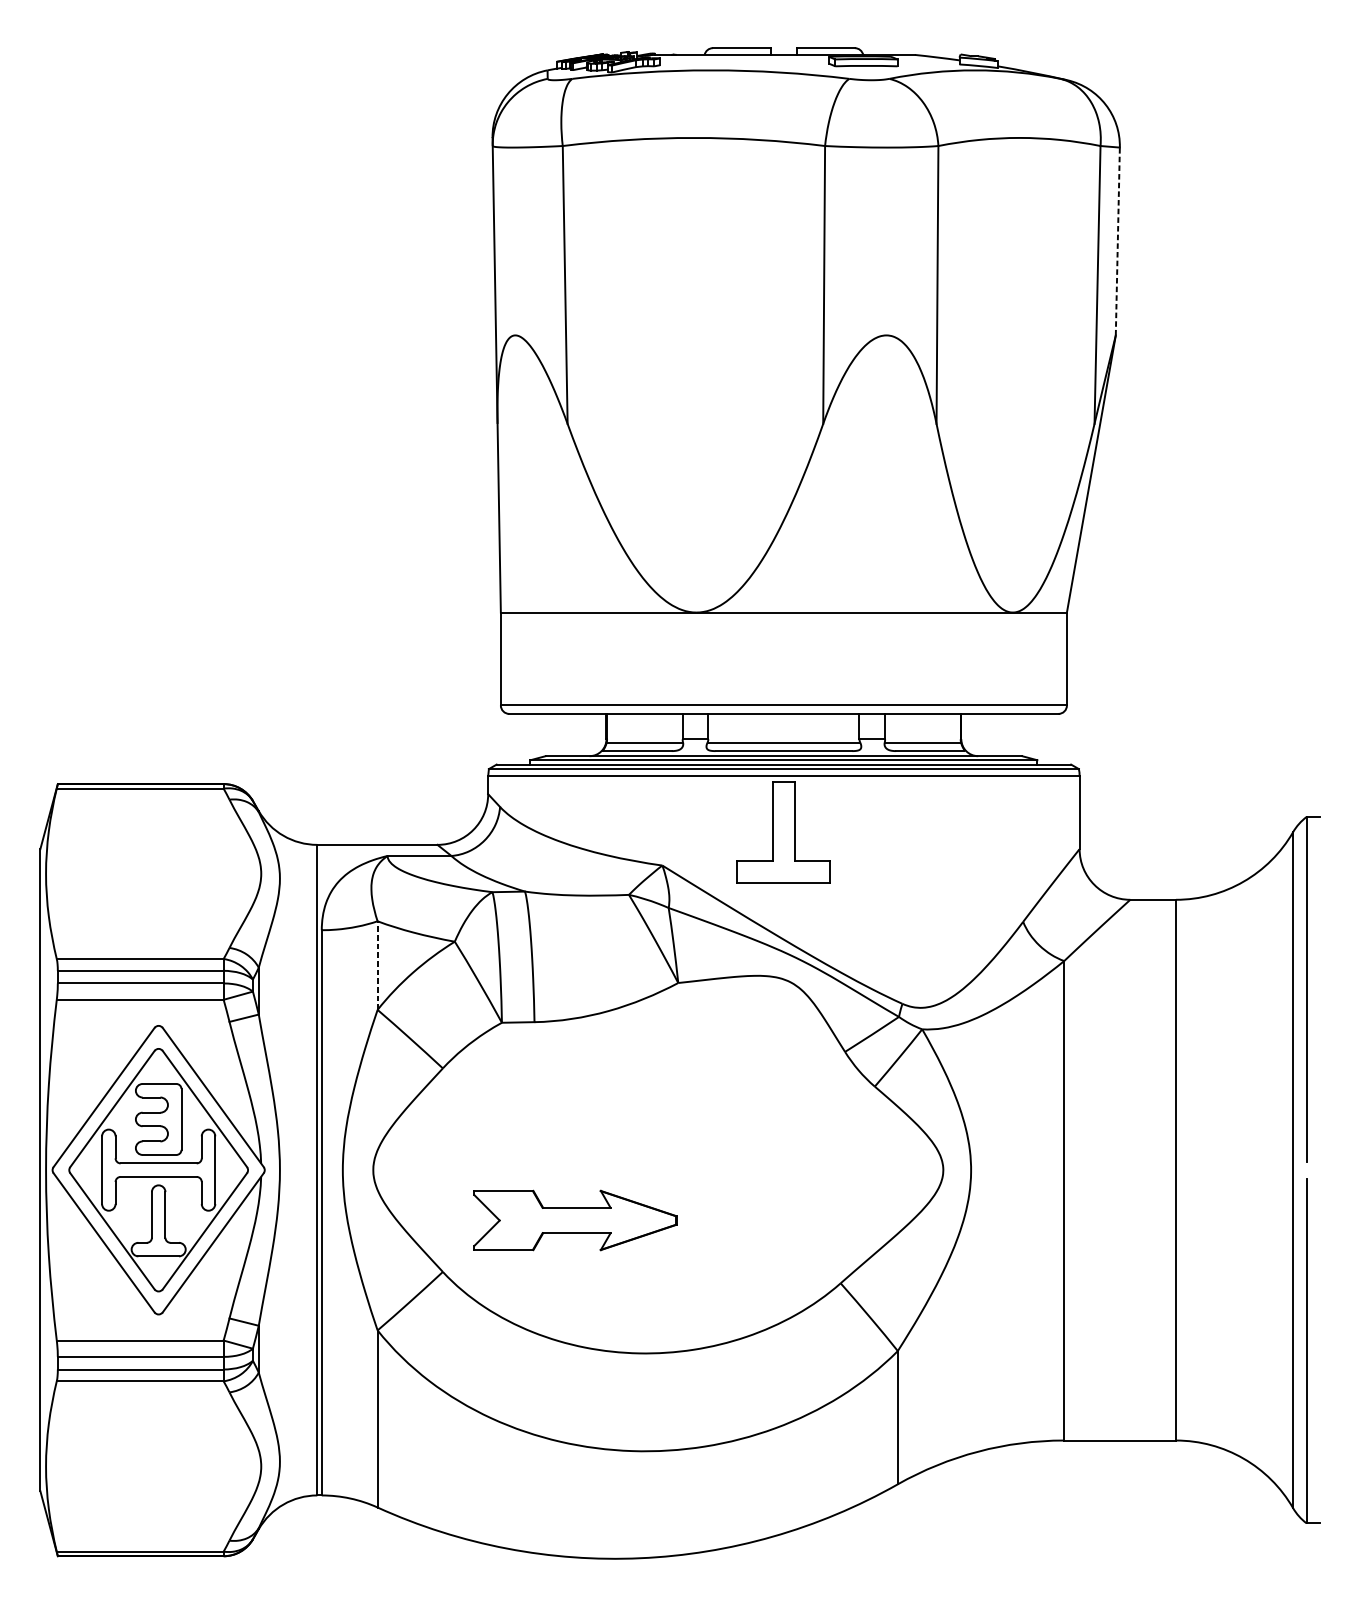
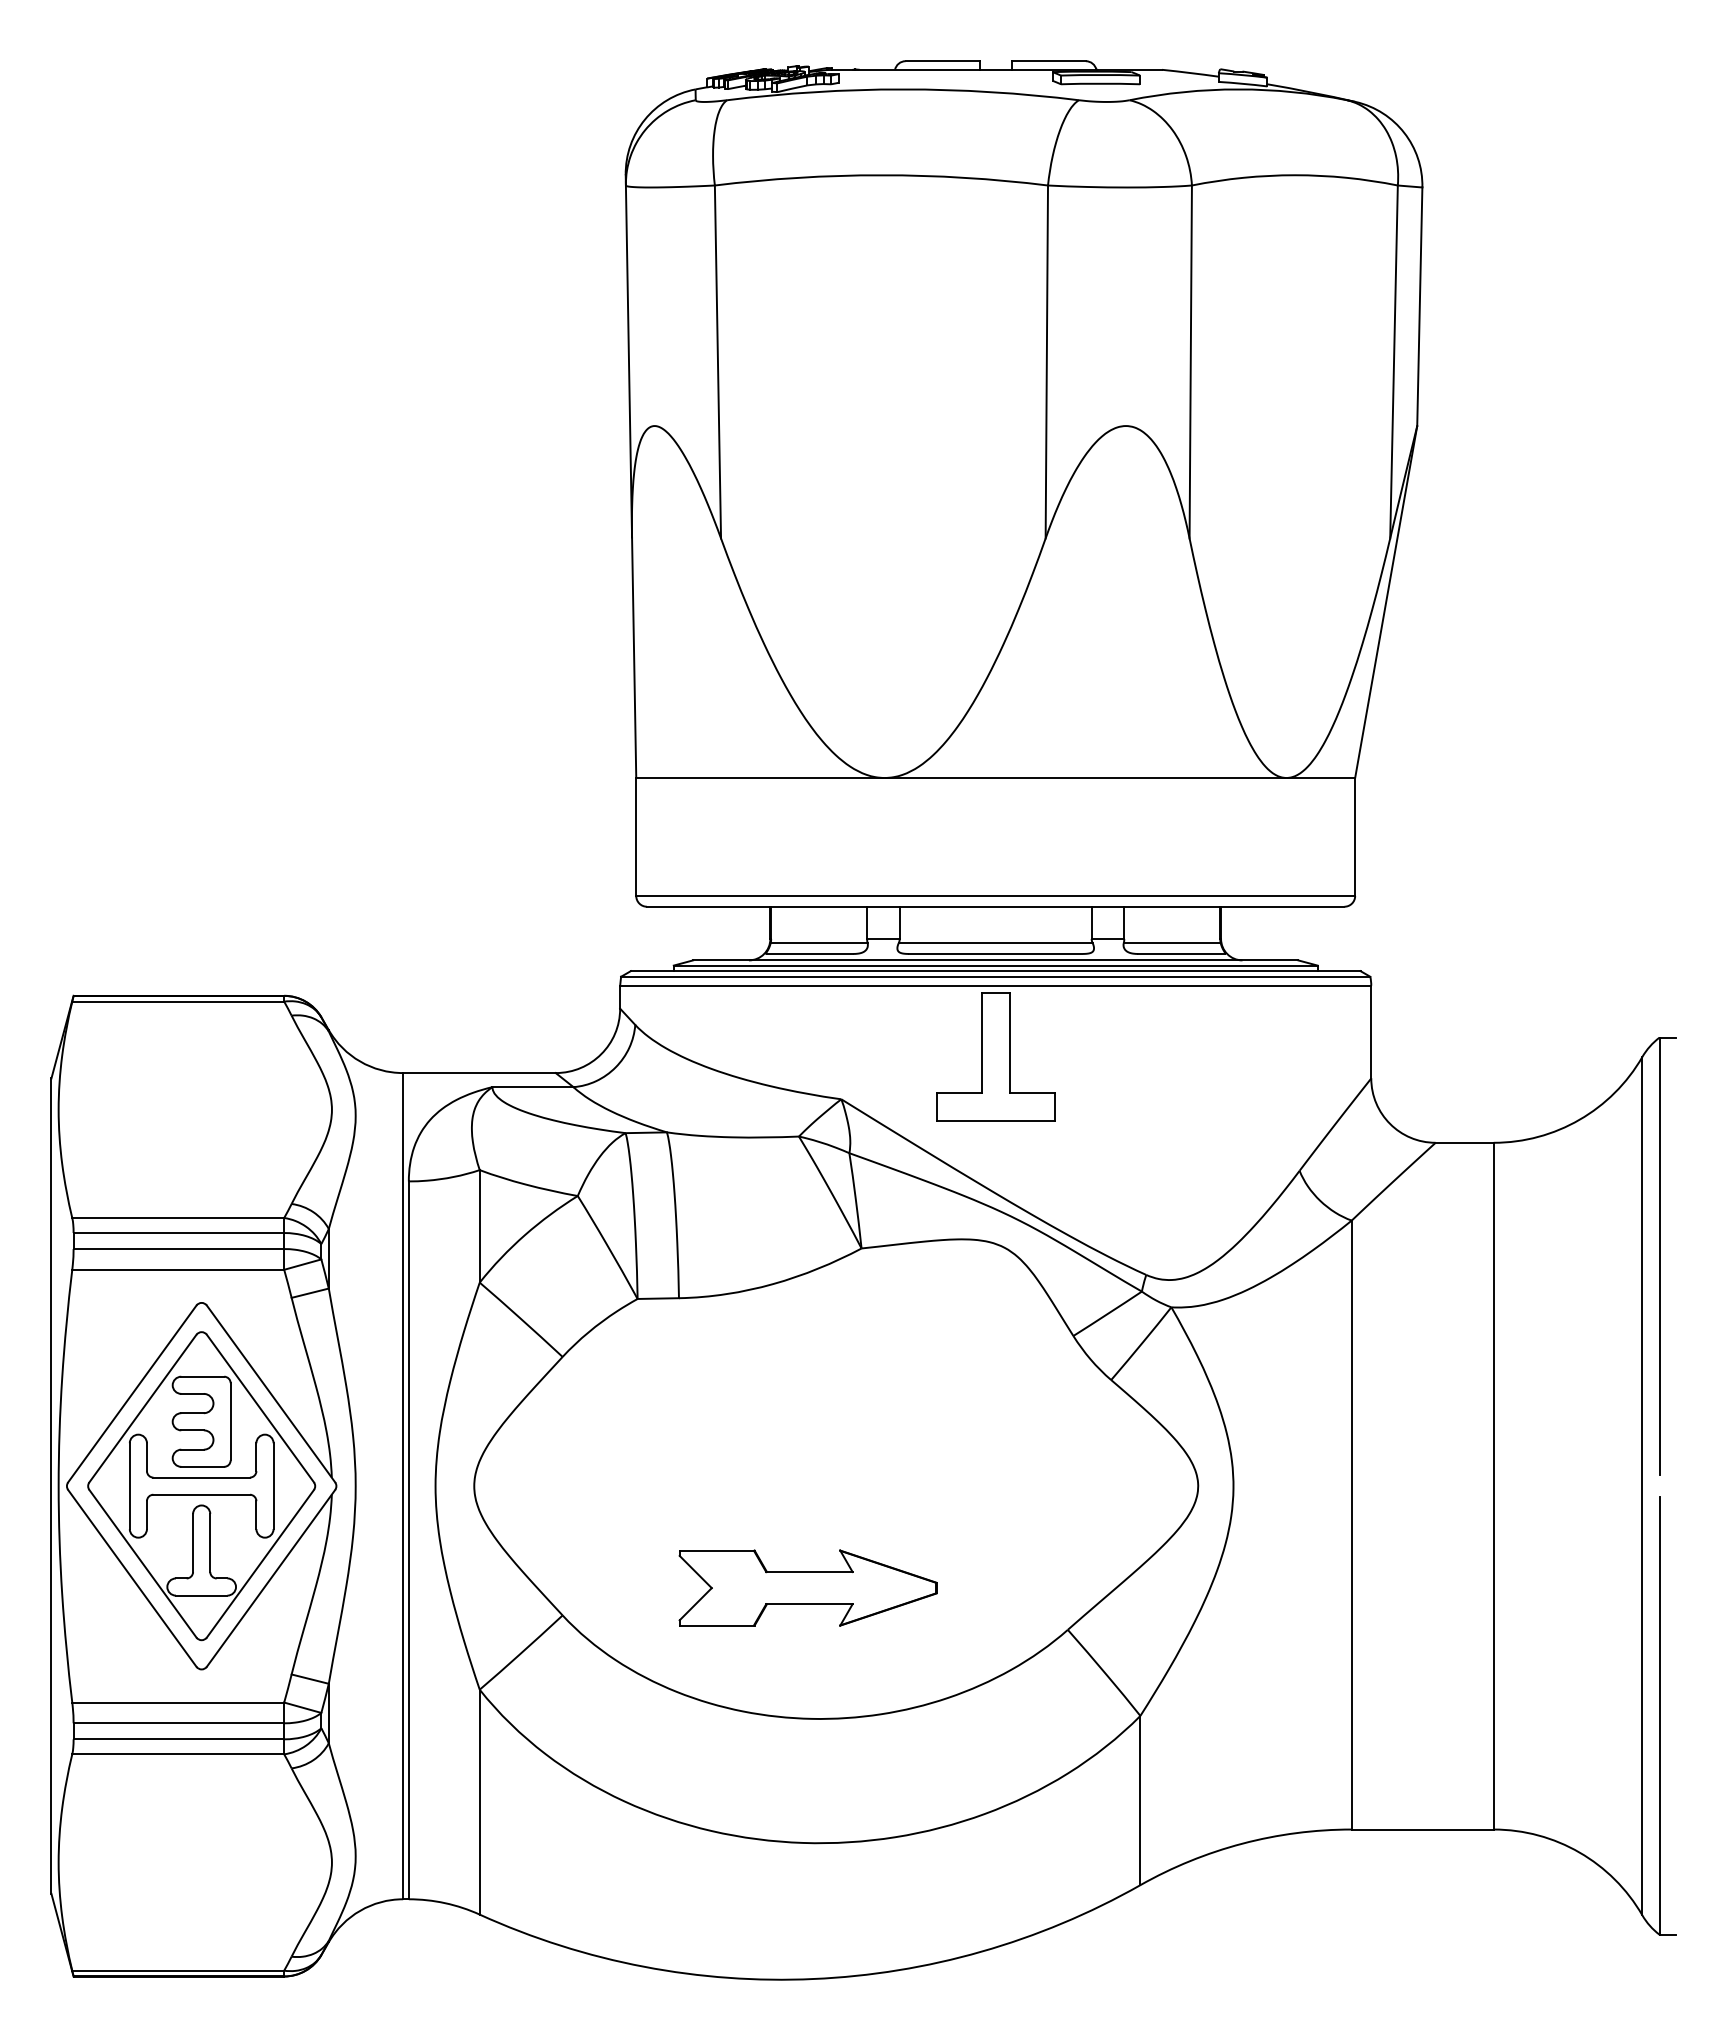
line: (1117, 241) -> (1419, 306), dashed -> solid
line: (377, 964) -> (479, 1225), dashed -> solid
part: (575, 1220) -> (807, 1587), moved

